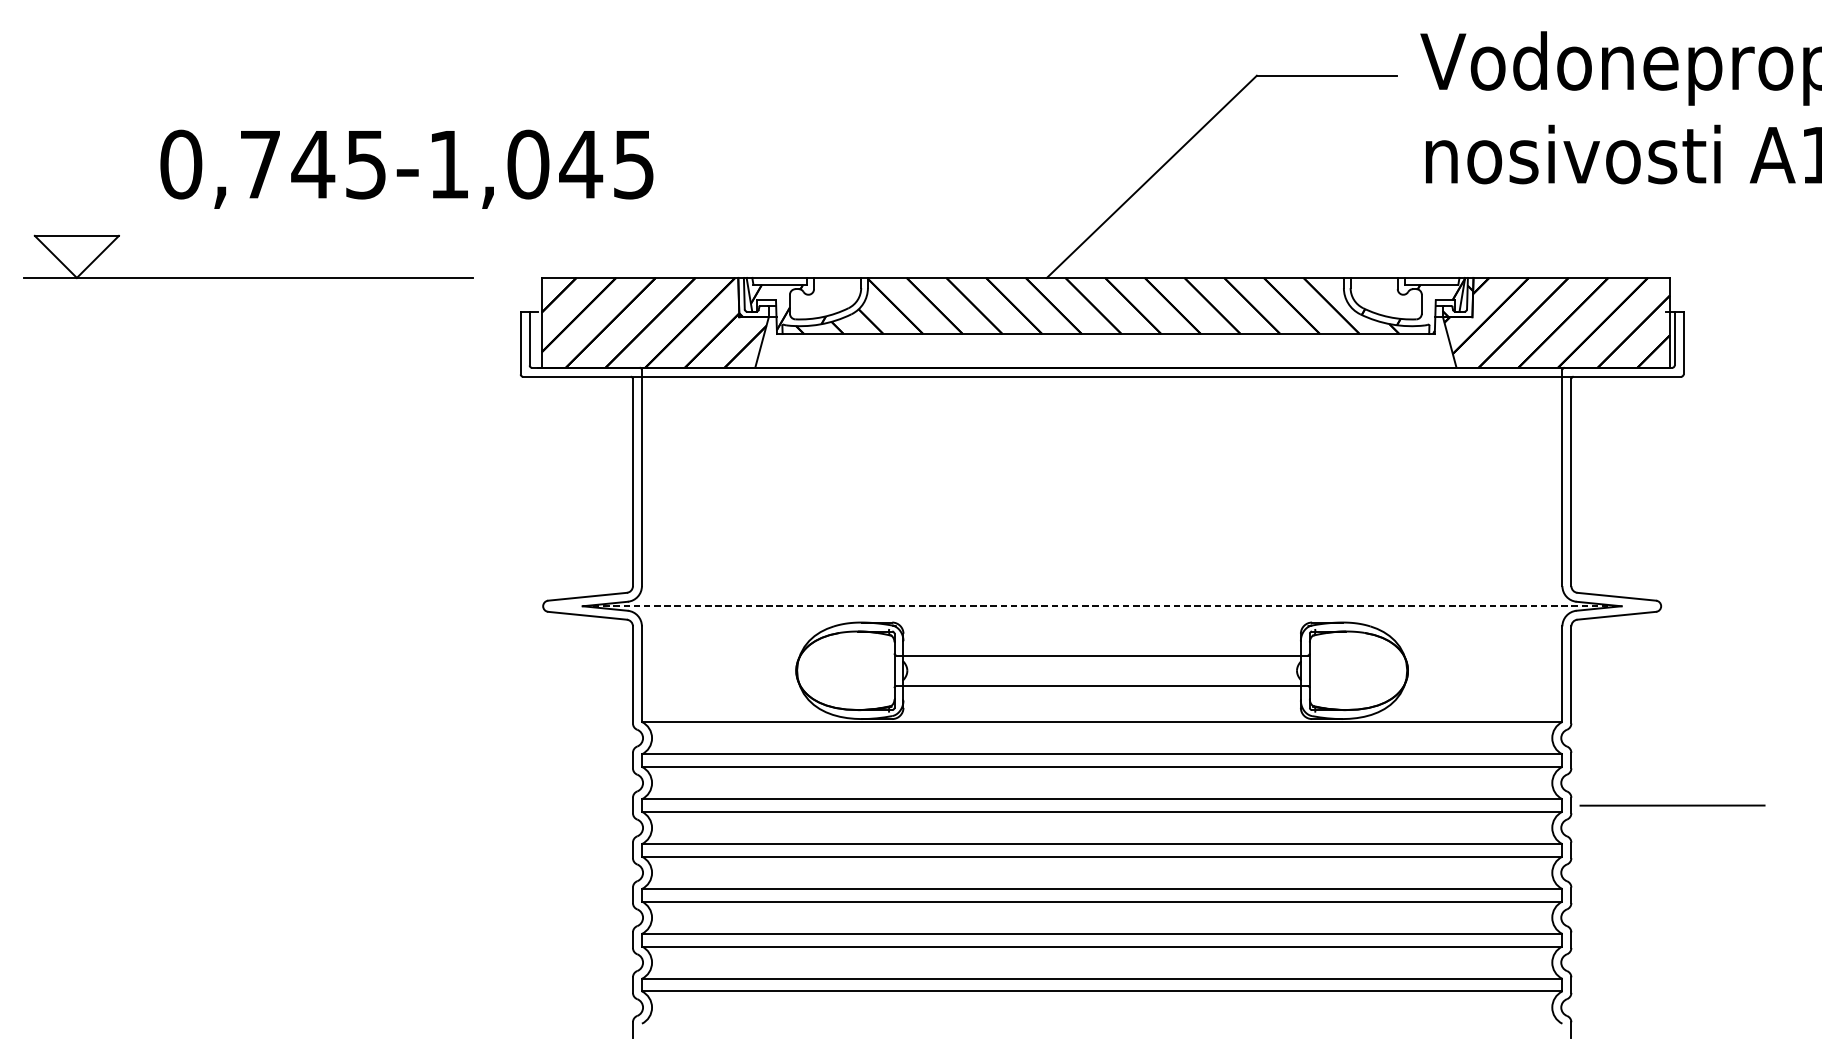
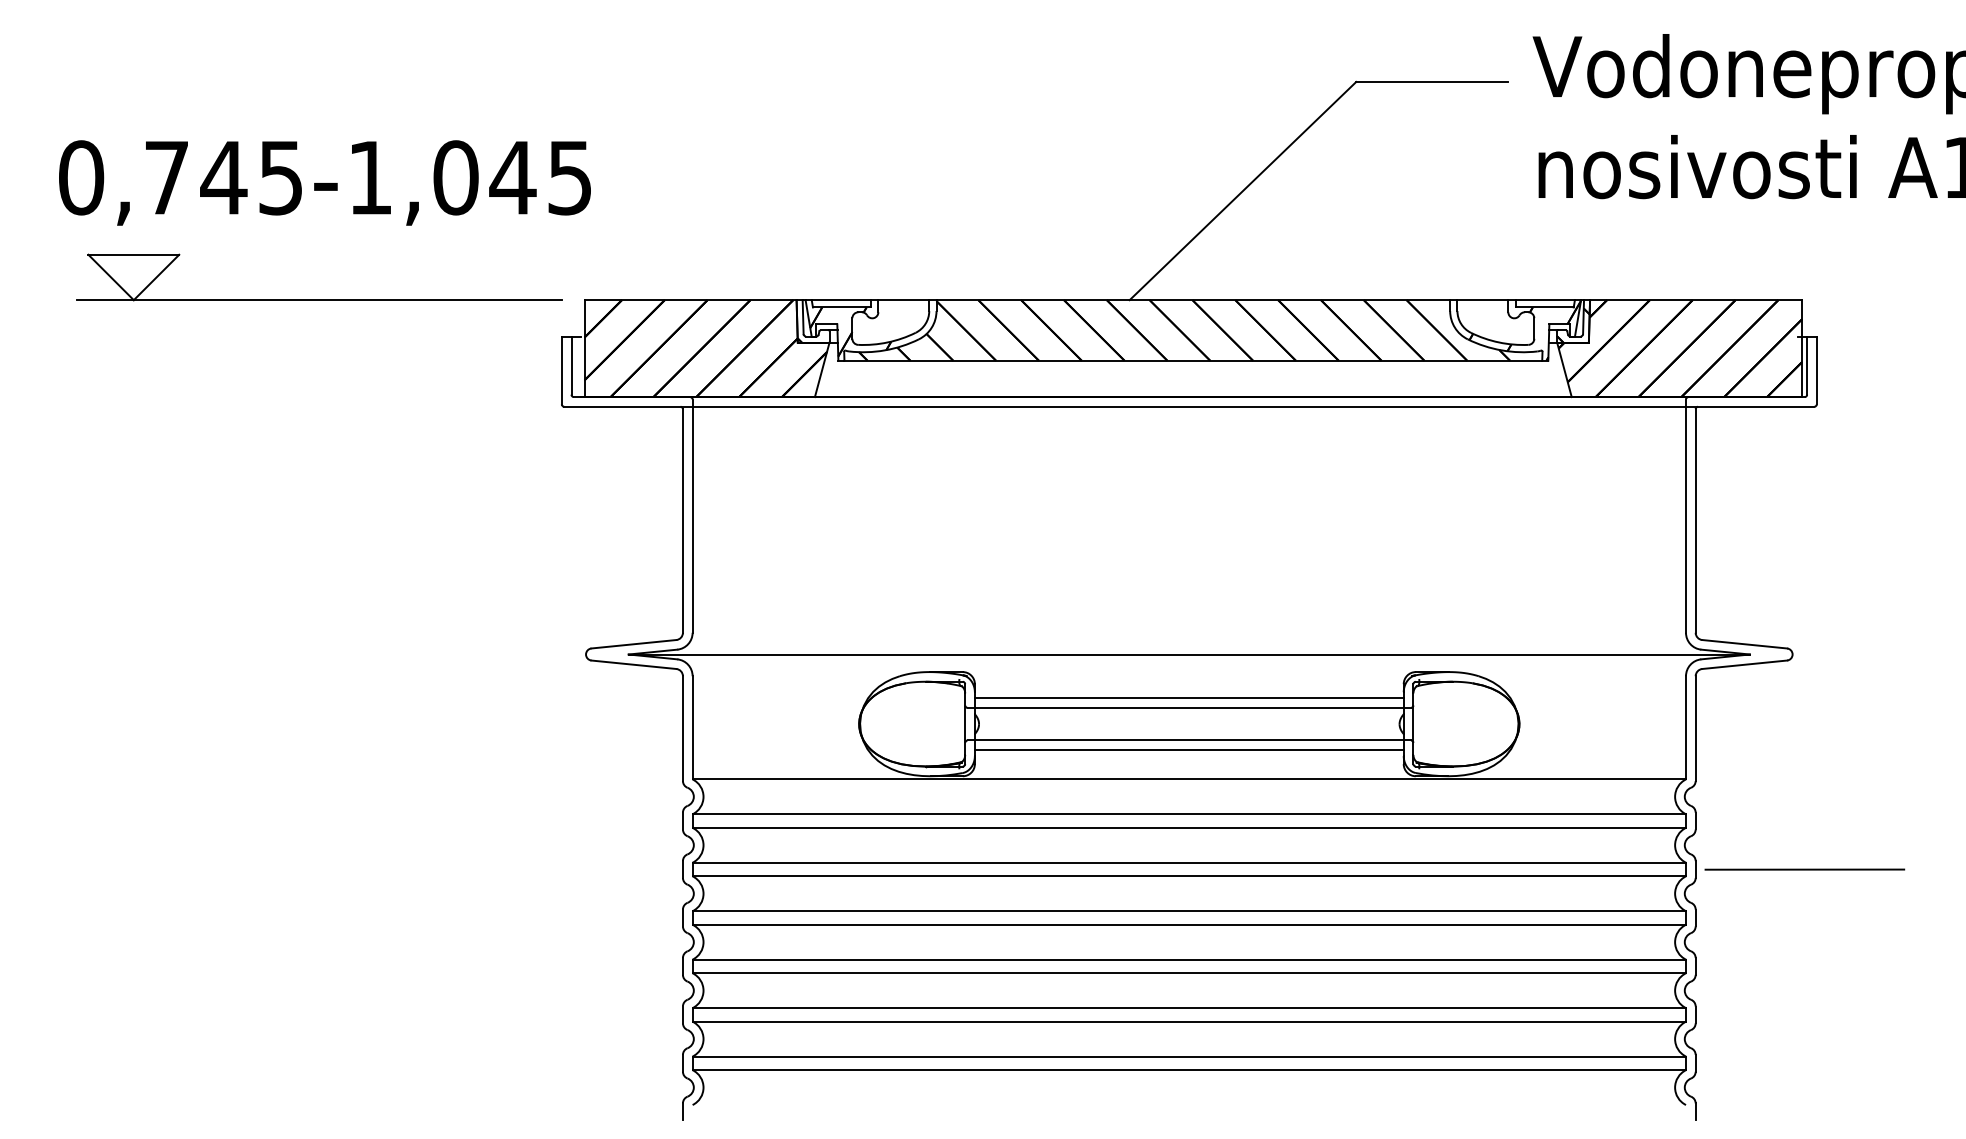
text: (406, 168) -> (324, 182), moved
part: (248, 277) -> (319, 299), moved
line: (1102, 606) -> (1189, 654), dashed -> solid
line: (1101, 647) -> (1188, 698), added
line: (1101, 695) -> (1188, 750), added

